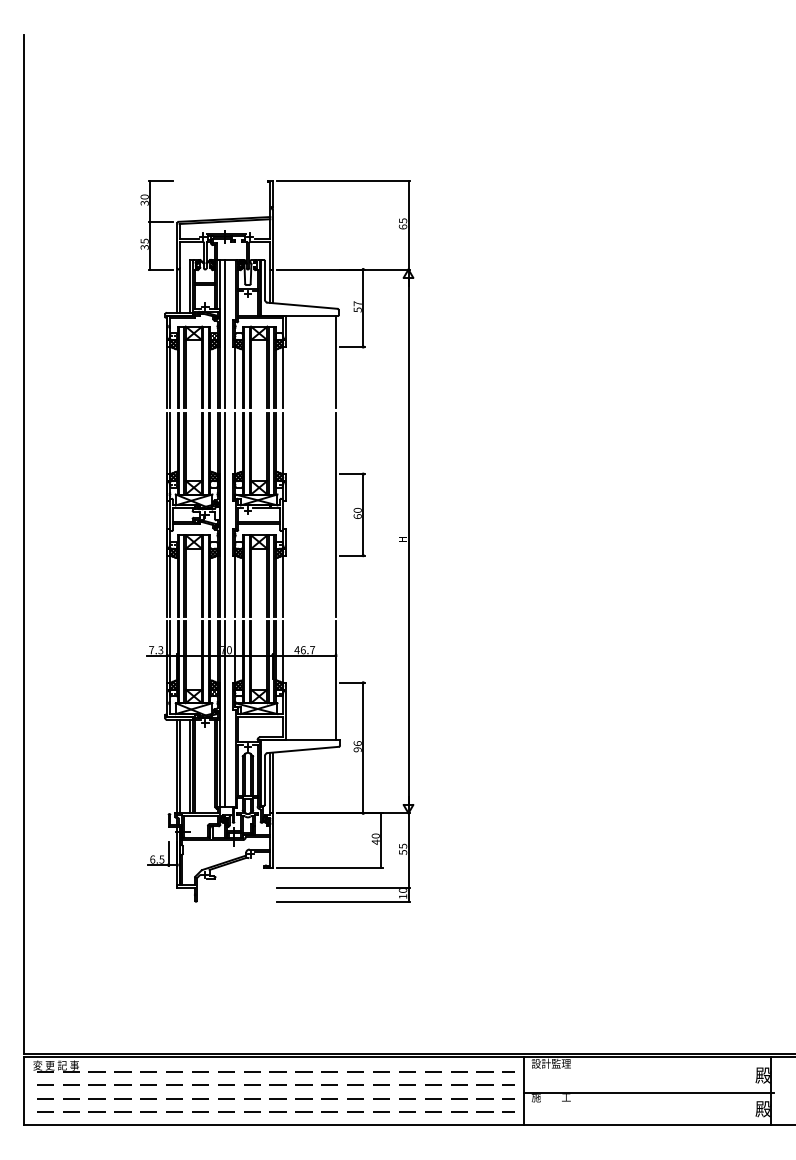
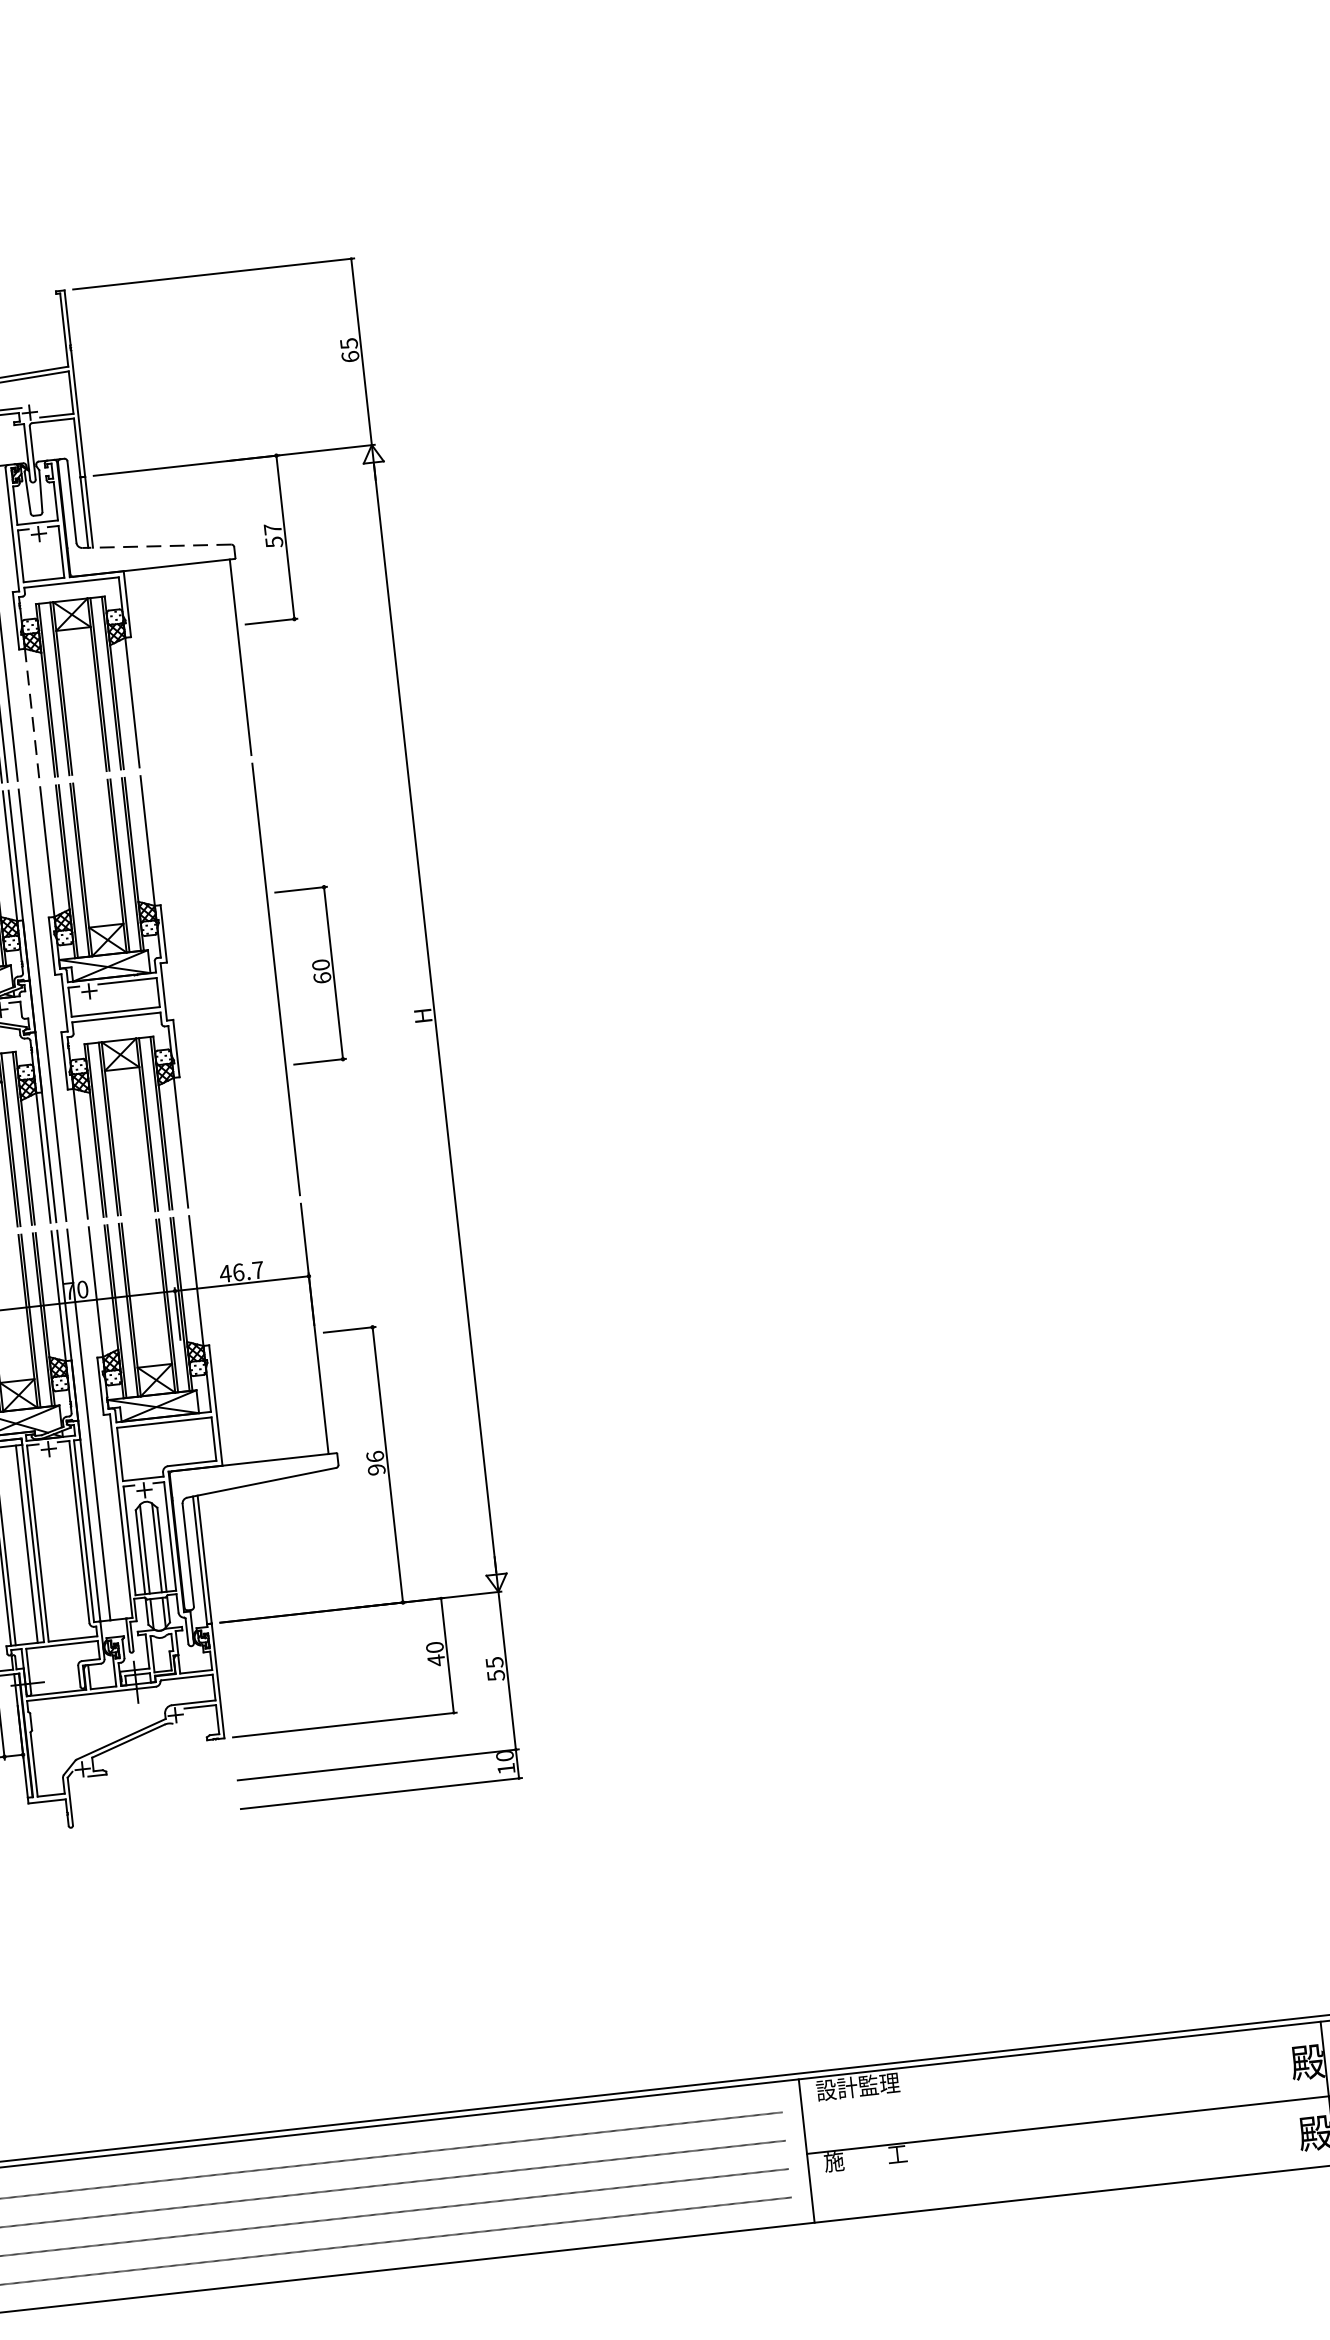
line: (302, 305) -> (156, 545), solid -> dashed
line: (235, 377) -> (32, 713), solid -> dashed

